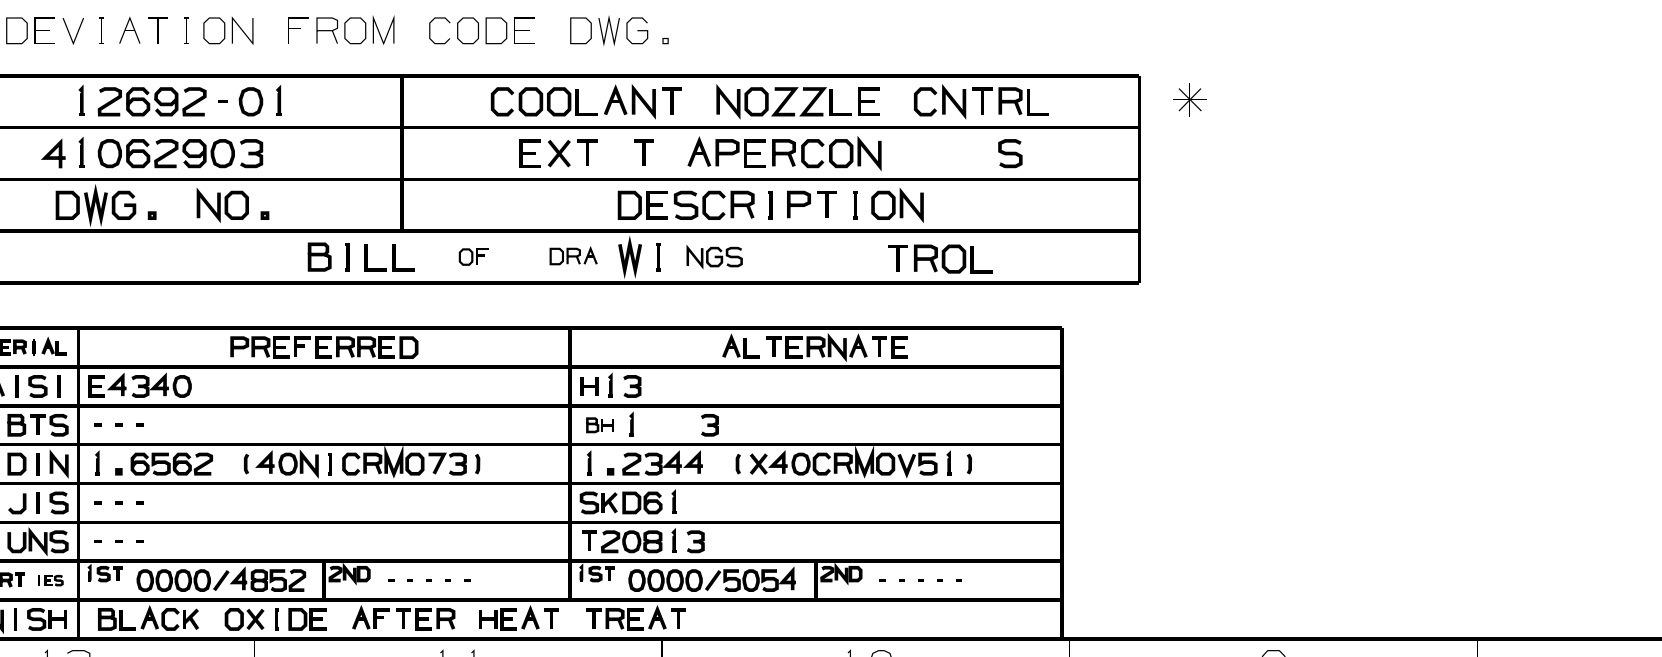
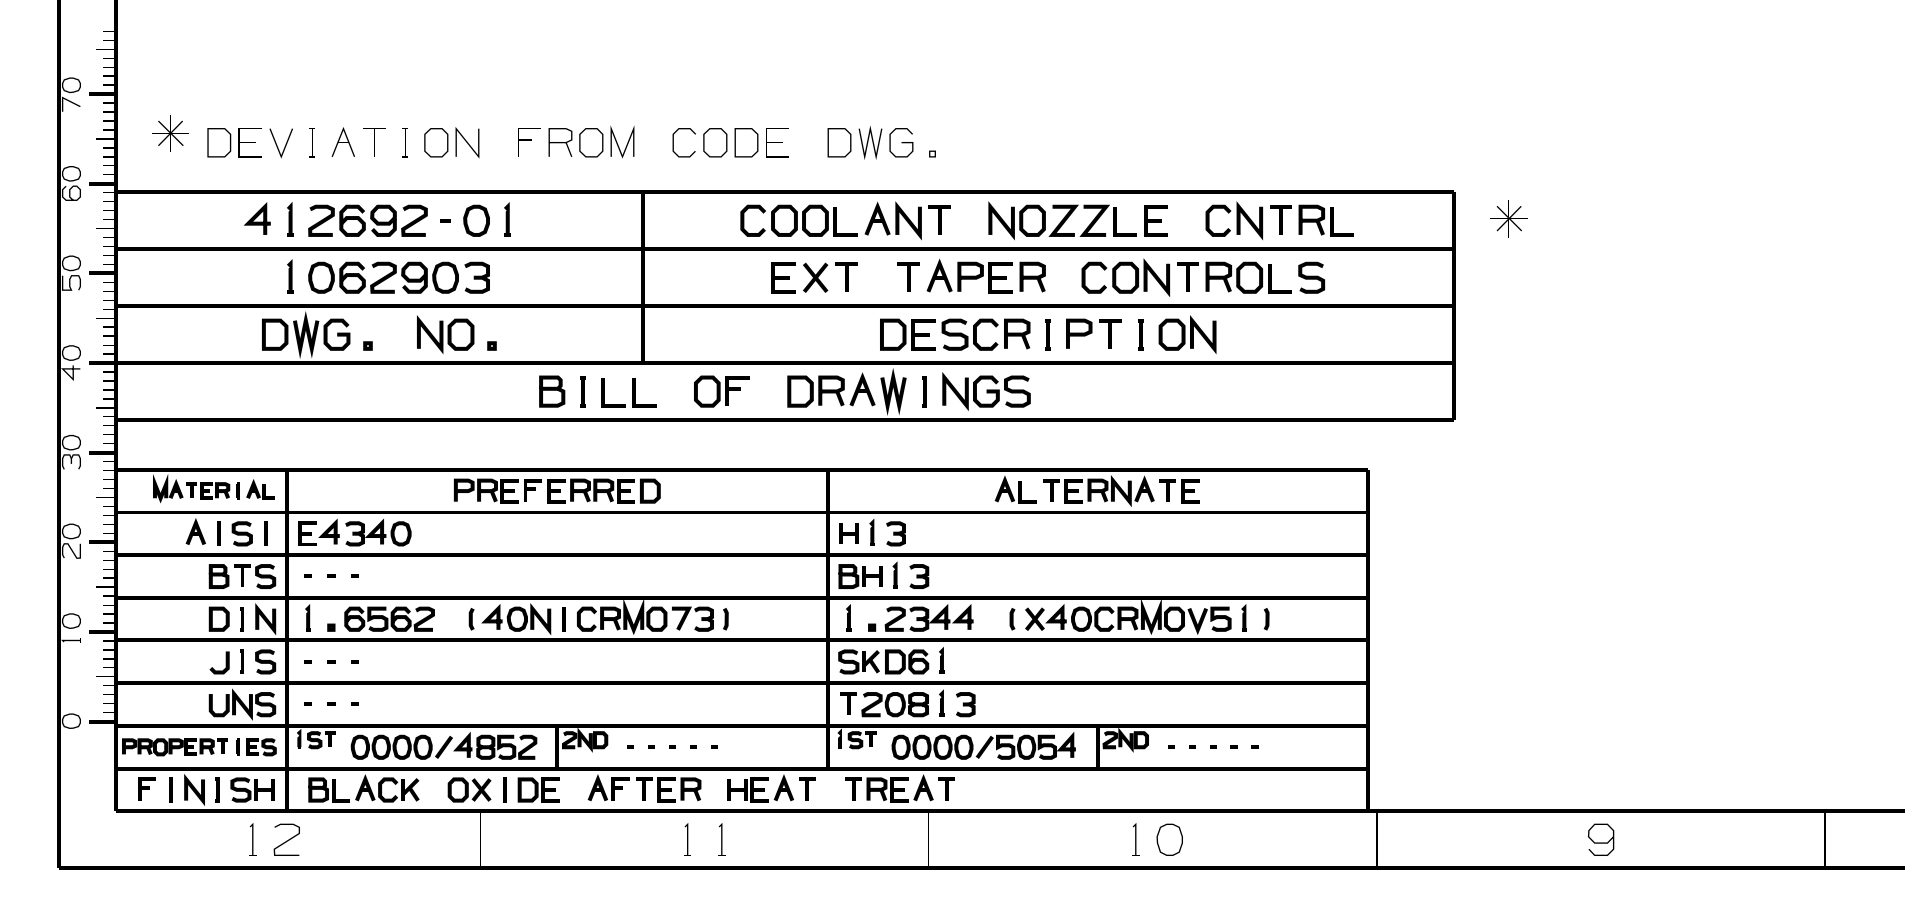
part: (741, 152) -> (985, 276), moved
line: (52, 153) -> (256, 218), moved
part: (573, 255) -> (831, 389), size x1.67
part: (473, 257) -> (721, 391), size x1.67
part: (714, 257) -> (986, 391), size x1.43
part: (940, 258) -> (1234, 277), moved
part: (600, 425) -> (860, 576), size x1.43
part: (710, 425) -> (919, 576), moved
part: (50, 580) -> (256, 747), size x1.43

